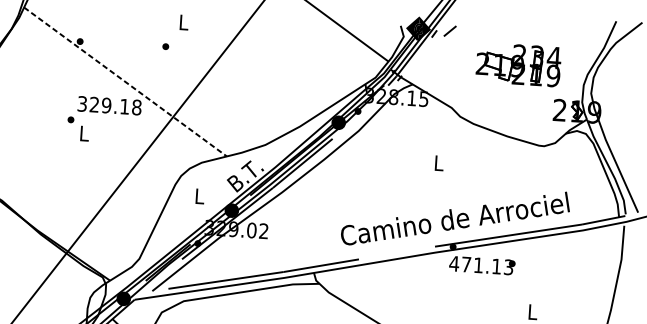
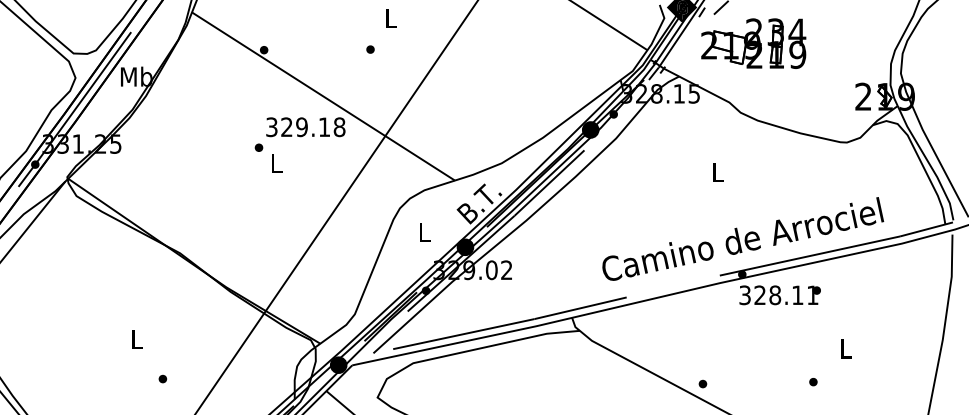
part: (518, 64) -> (753, 43), moved
line: (125, 81) -> (323, 96), dashed -> solid
text: (481, 265) -> (778, 295), 471.13 -> 328.11

